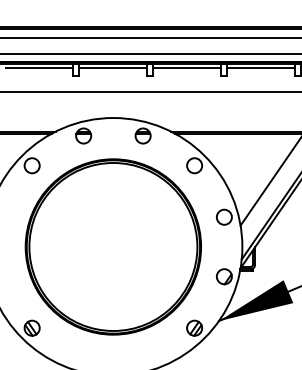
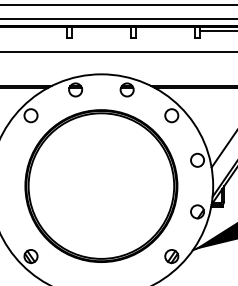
line: (39, 67) -> (37, 30), removed
line: (113, 67) -> (101, 30), removed
line: (186, 67) -> (164, 30), removed

